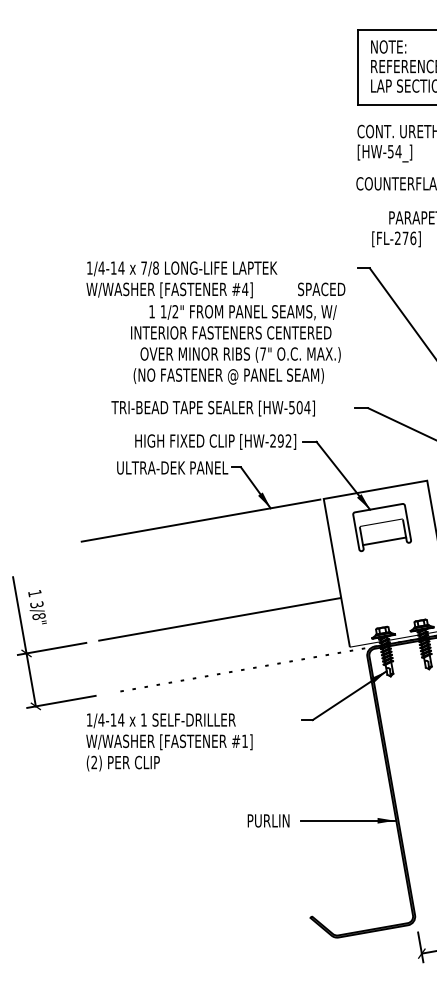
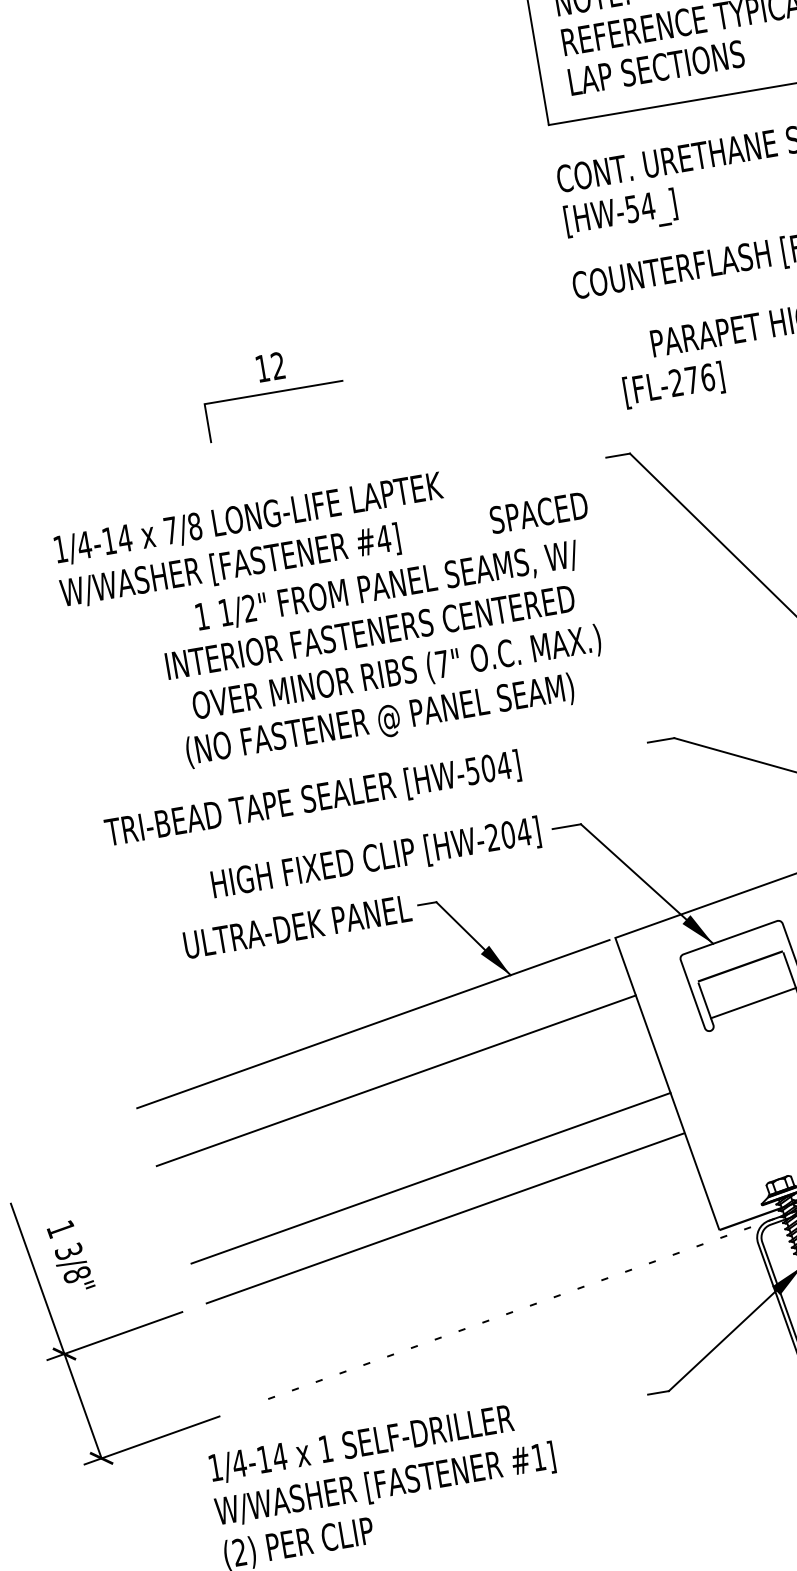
part: (203, 210) -> (271, 393), added
text: (212, 408) -> (311, 800), moved
text: (284, 440) -> (515, 832), [HW-292] -> [HW-204]
line: (206, 549) -> (394, 1080), added
line: (215, 598) -> (429, 1177), added

